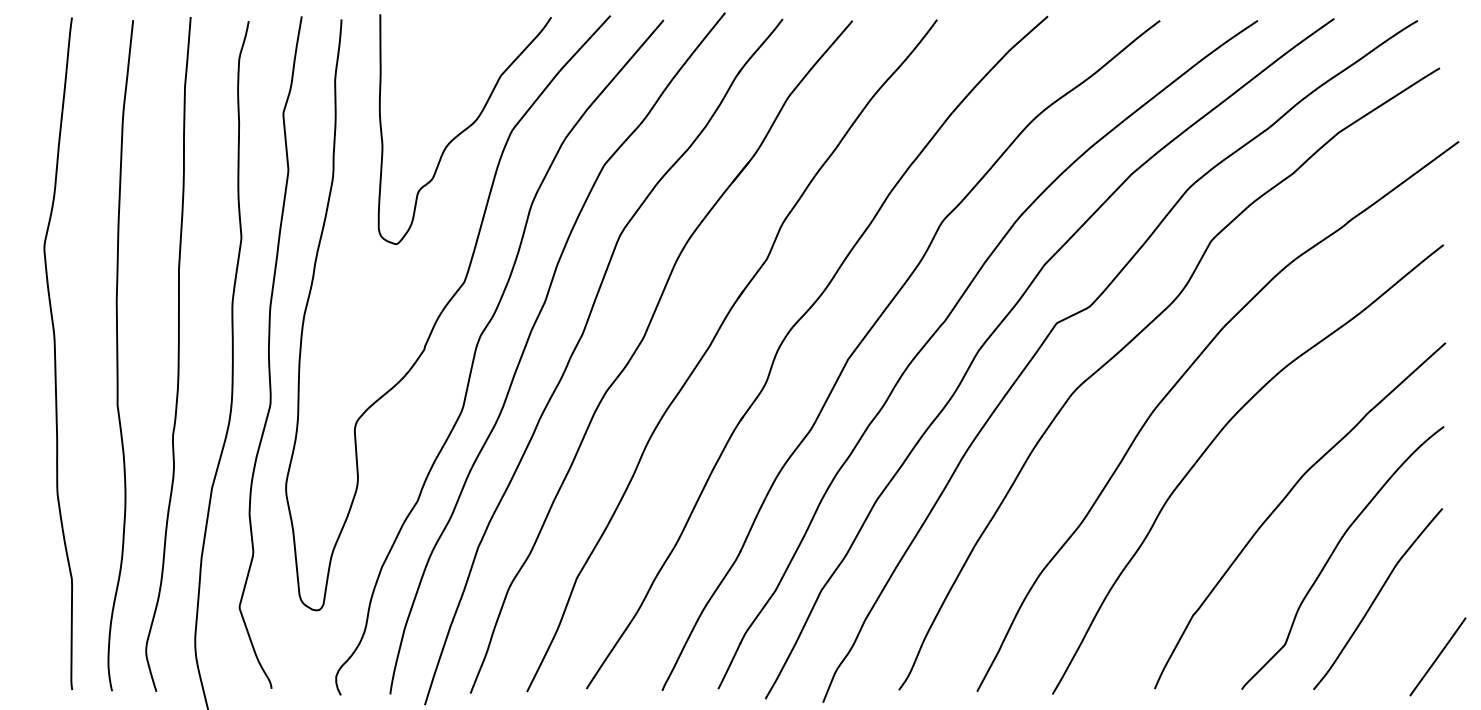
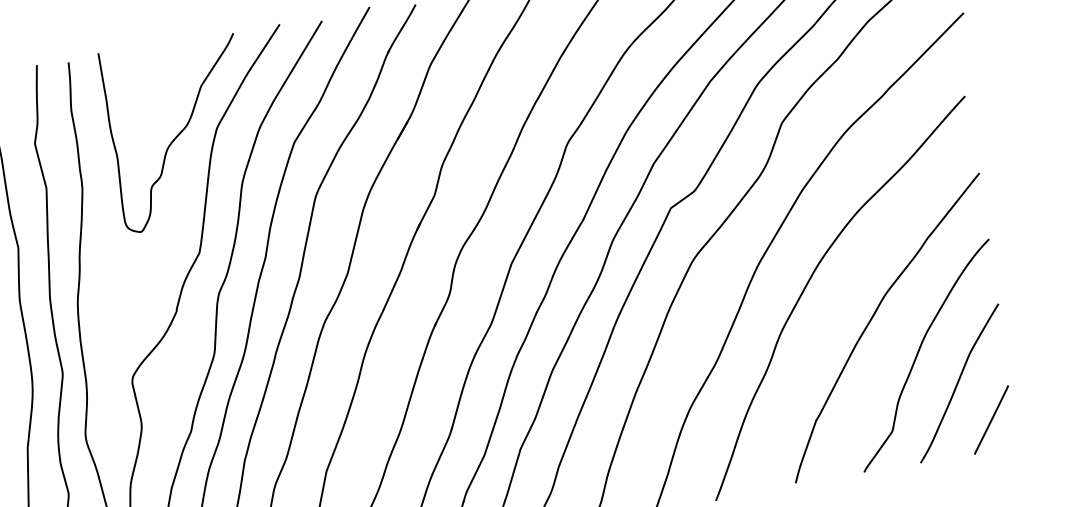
line: (1437, 656) -> (991, 419), moved

